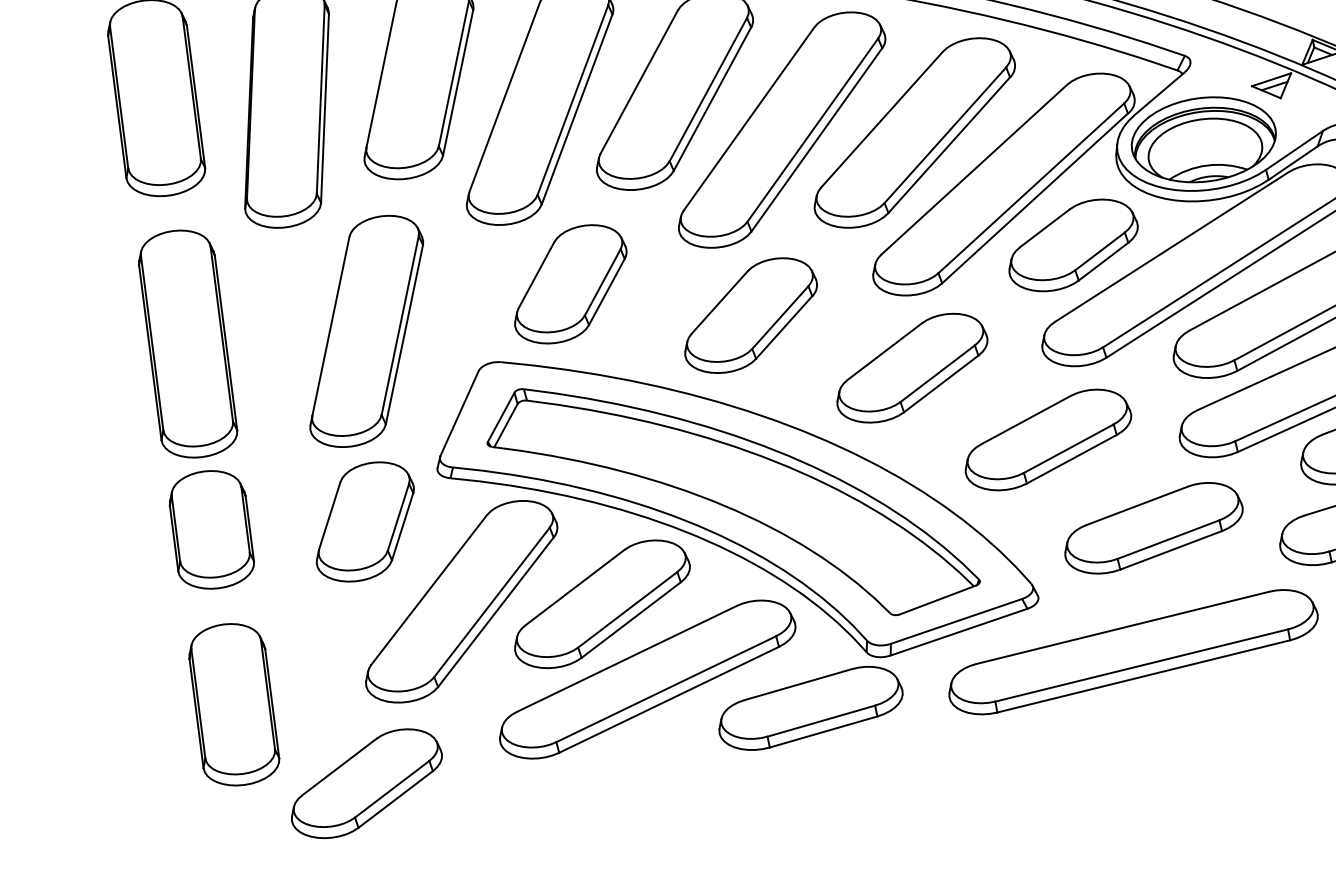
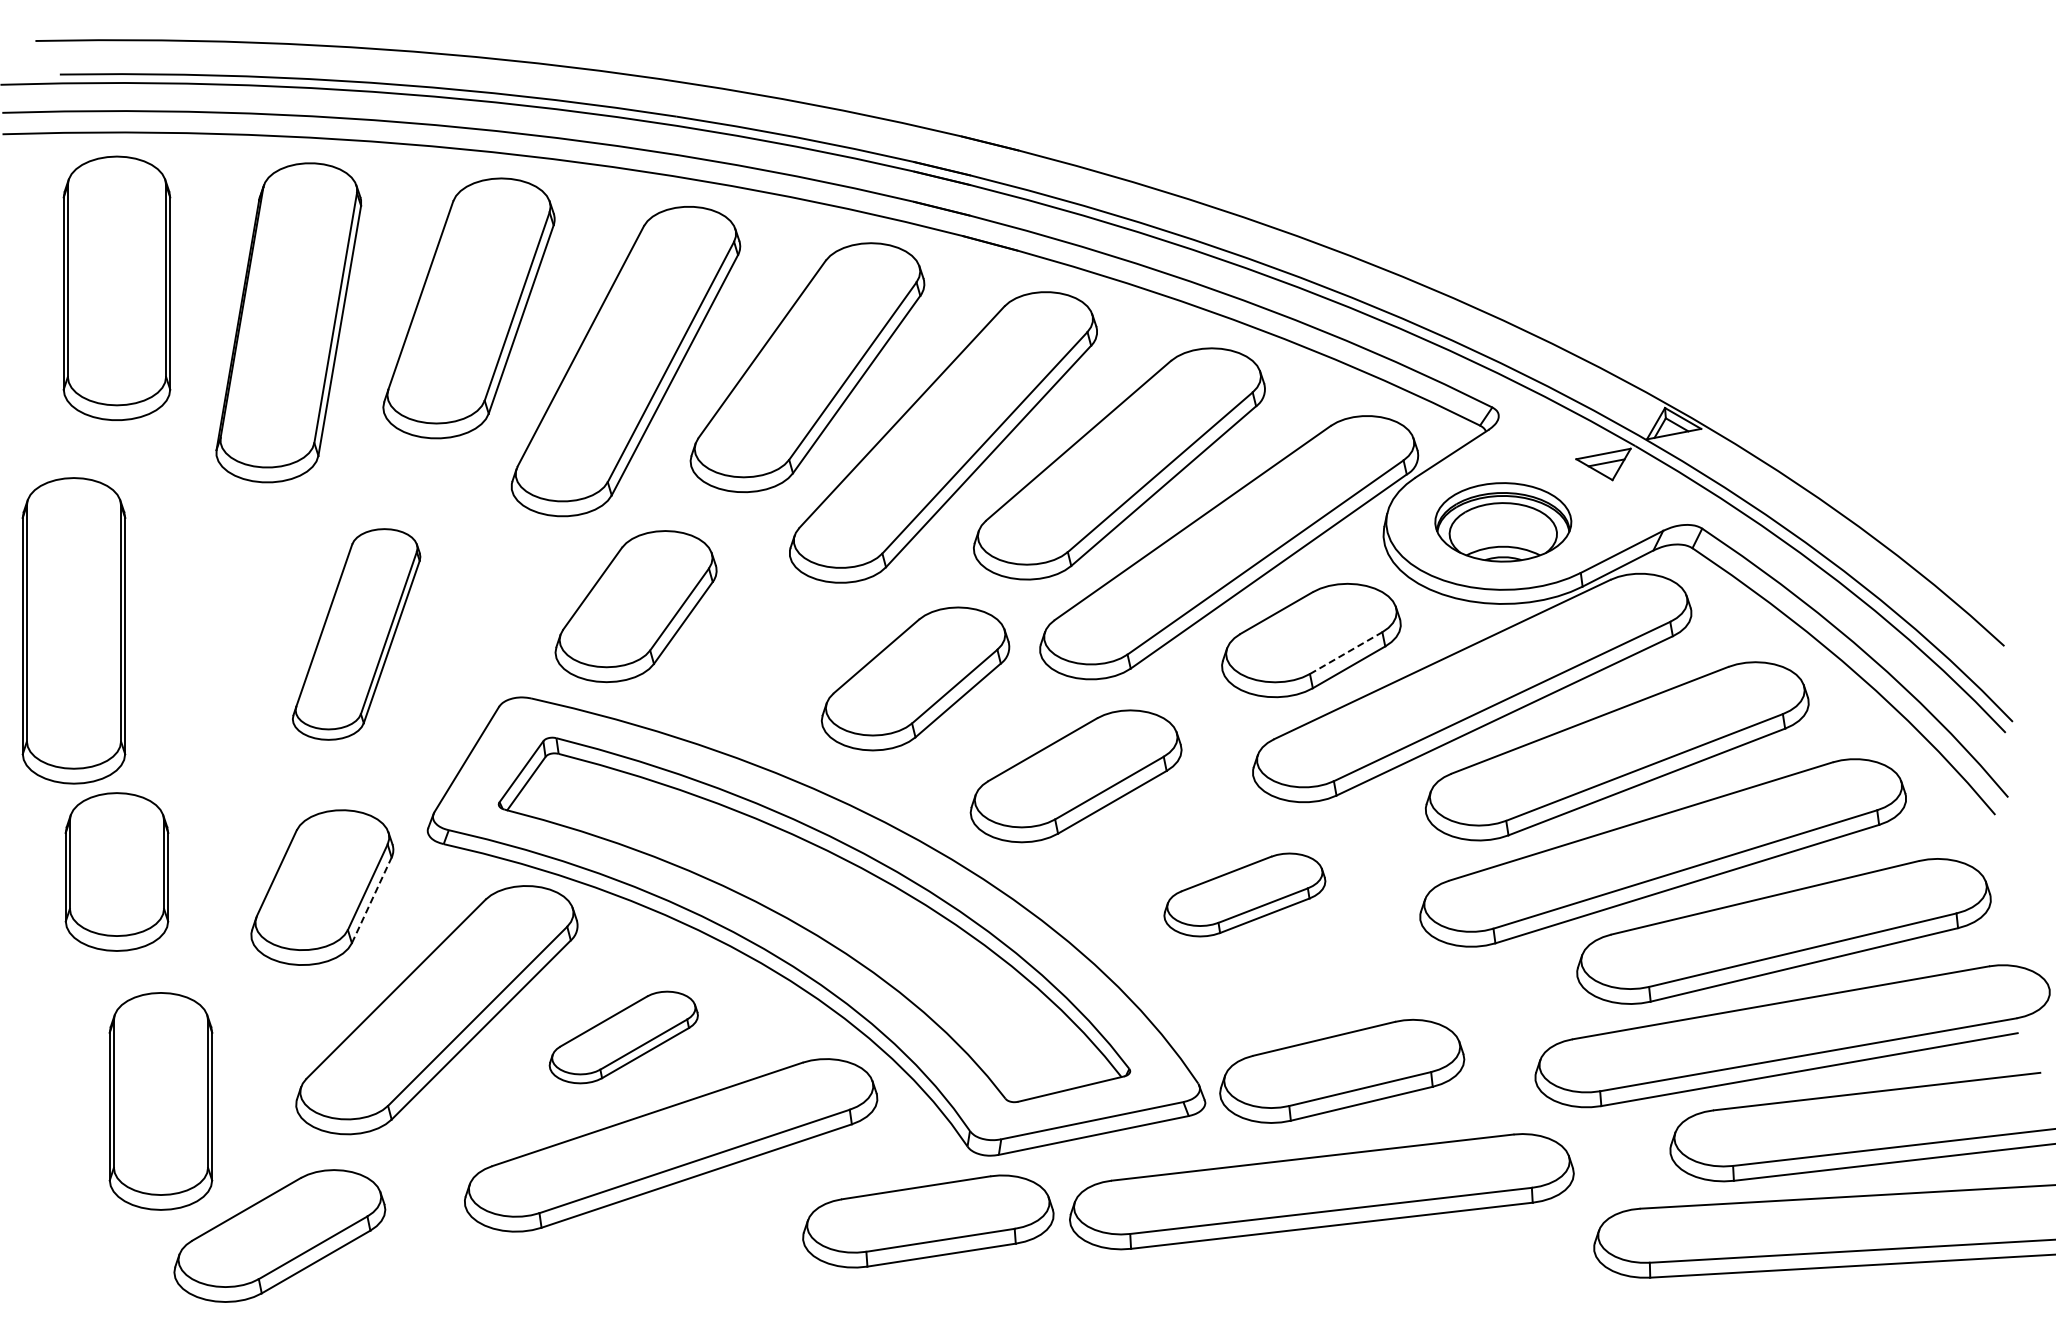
part: (1204, 139) -> (1503, 522), size x0.7
line: (1100, 251) -> (1346, 653), solid -> dashed
part: (750, 315) -> (915, 678), moved
part: (366, 331) -> (356, 634), size x0.7
part: (187, 343) -> (73, 630), moved
part: (1047, 439) -> (1244, 894), size x0.7
line: (402, 526) -> (371, 899), solid -> dashed
part: (1153, 527) -> (1342, 1070), moved
part: (601, 604) -> (623, 1037), size x0.6
part: (233, 704) -> (160, 1101), moved
part: (810, 708) -> (928, 1221), moved

